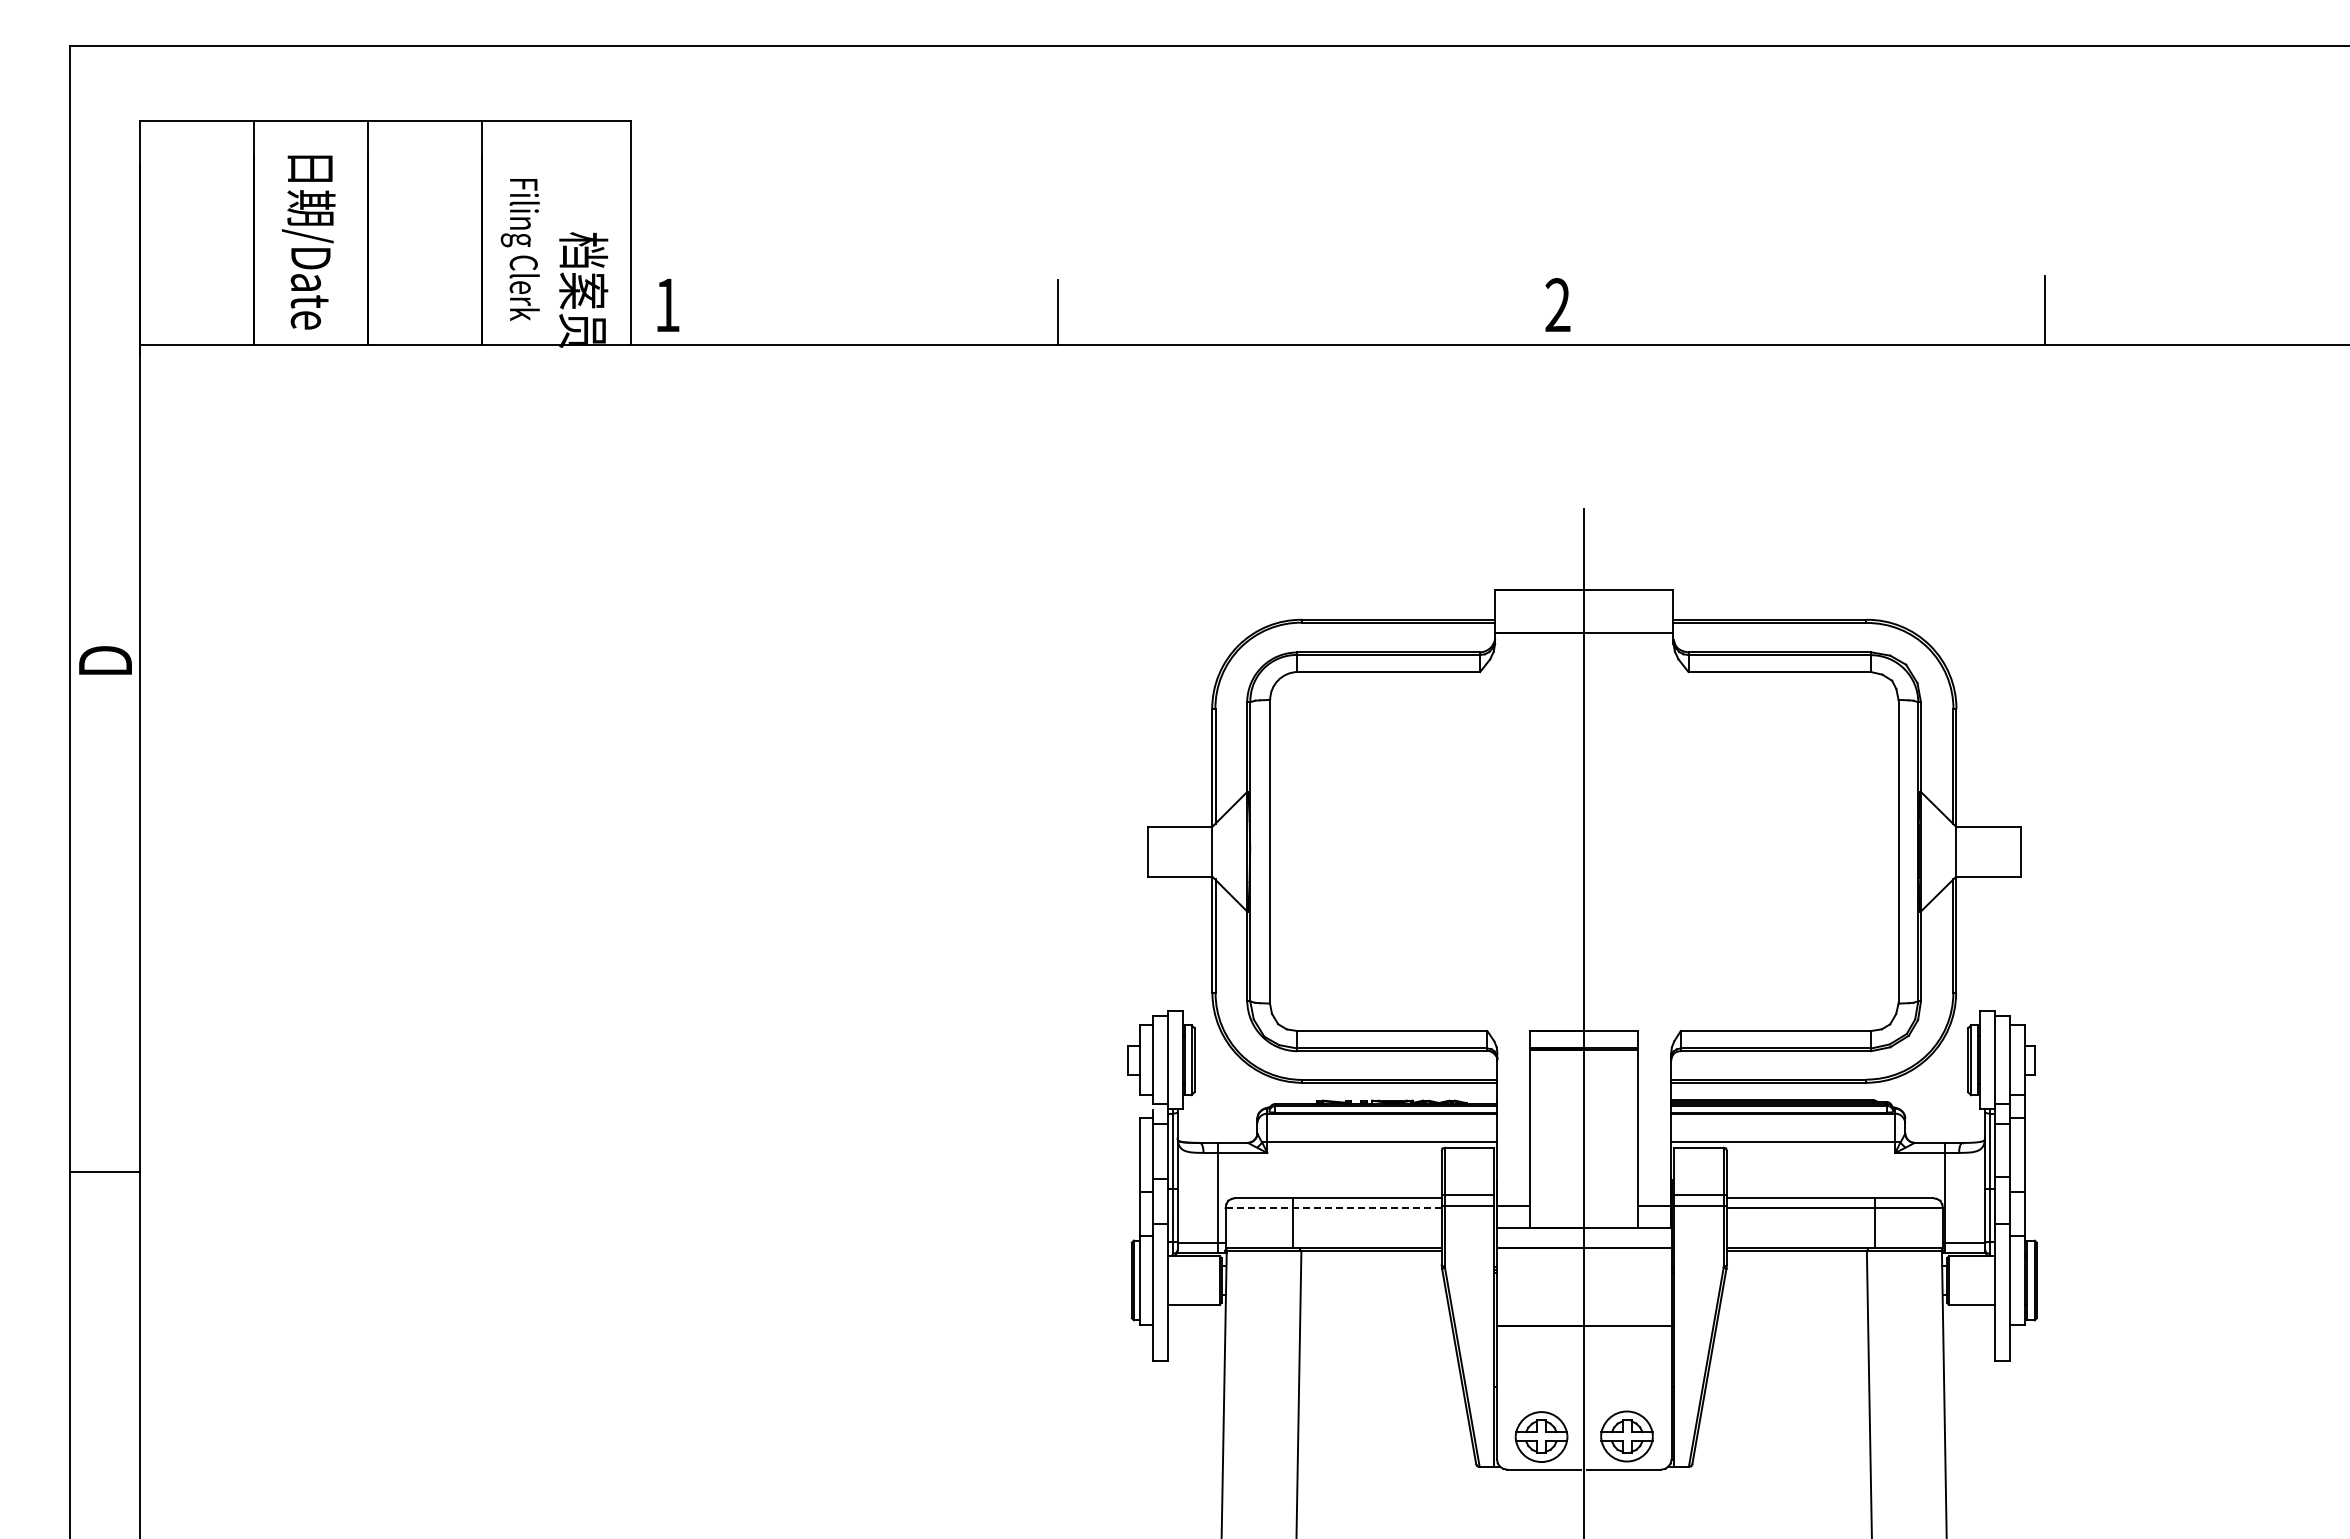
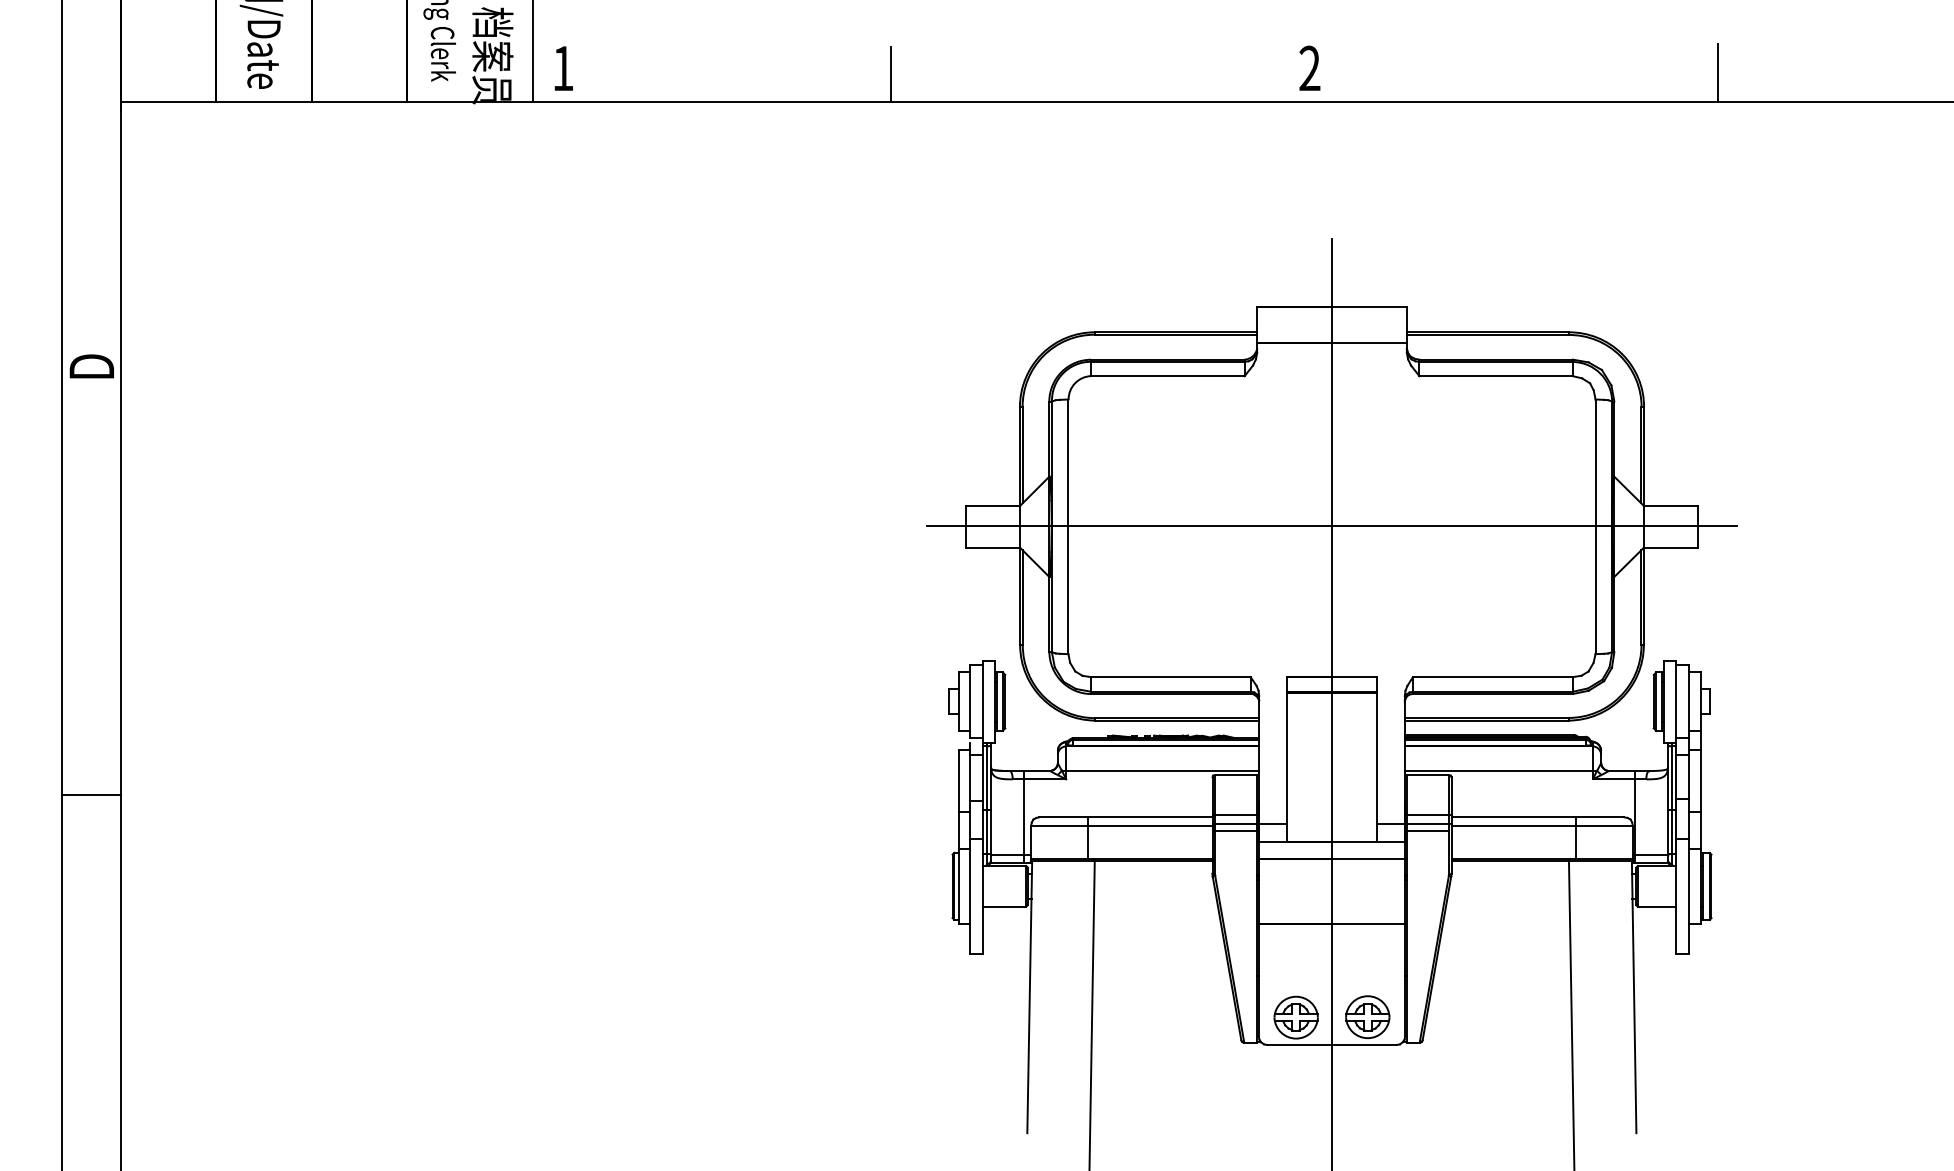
line: (1583, 850) -> (1331, 525), added
line: (1333, 1208) -> (1121, 826), dashed -> solid
line: (1469, 1214) -> (1235, 831), added
line: (1698, 1214) -> (1427, 831), added

